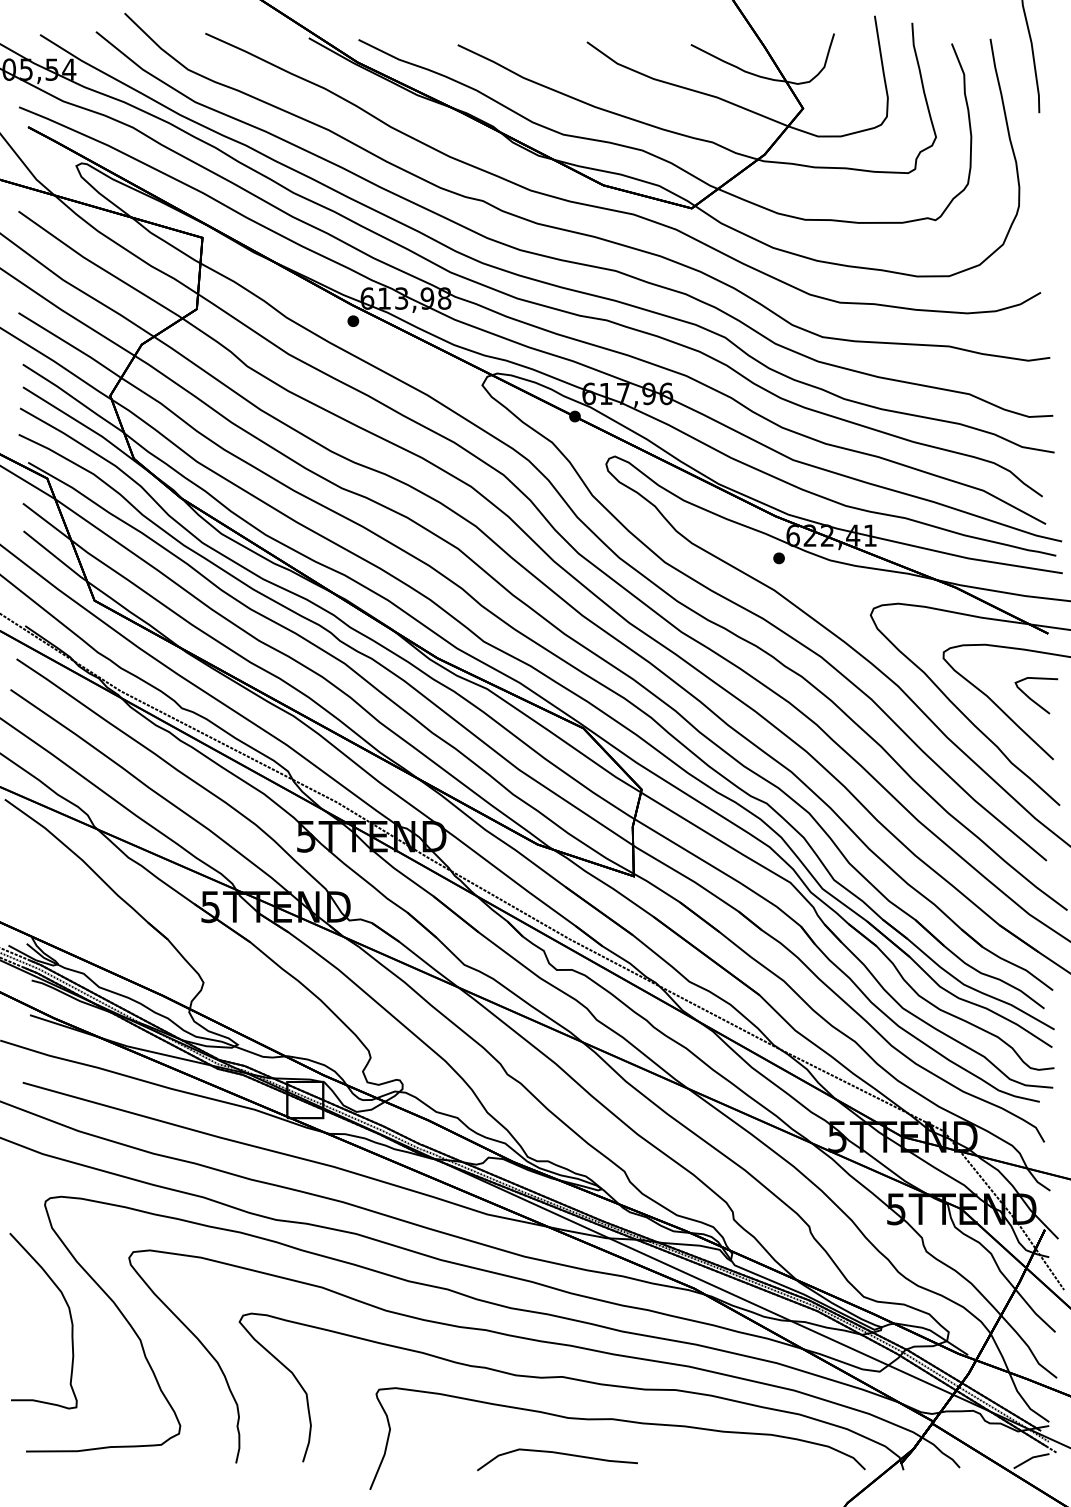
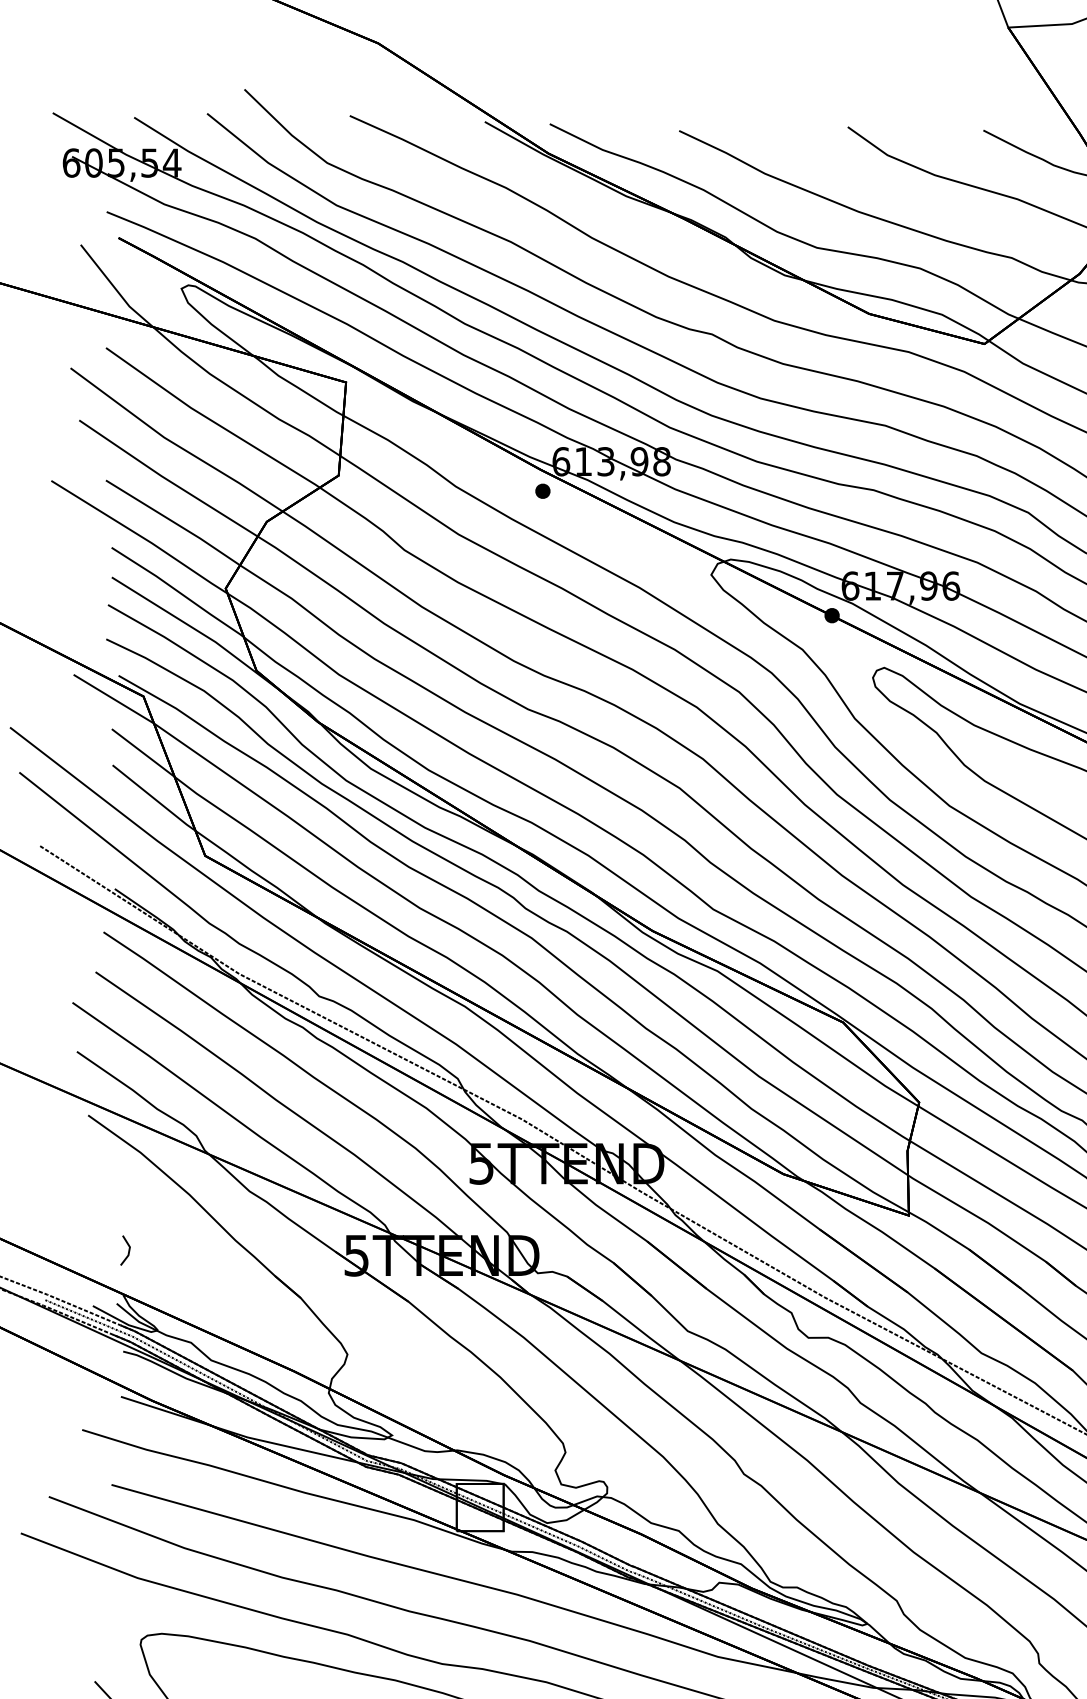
part: (33, 902) -> (125, 1249), added

